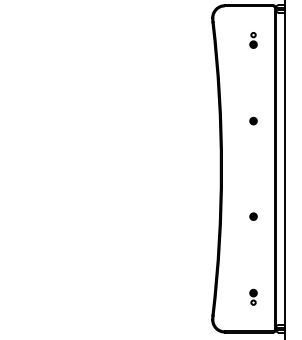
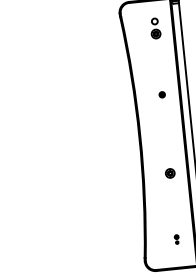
part: (253, 40) -> (155, 28), size x1.6
part: (253, 216) -> (170, 173), size x1.6
part: (253, 296) -> (176, 238), size x0.7

